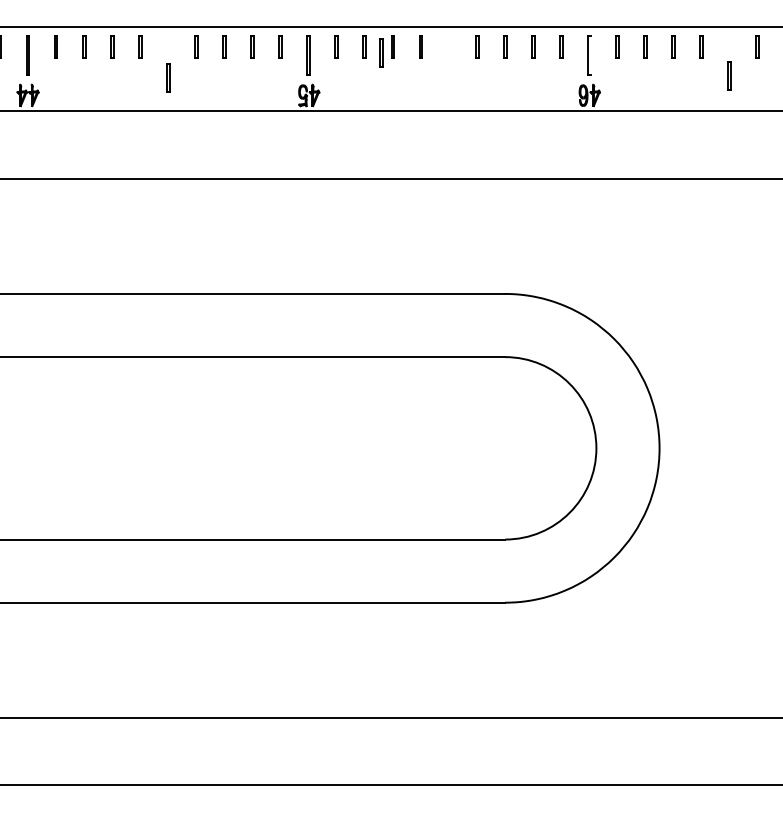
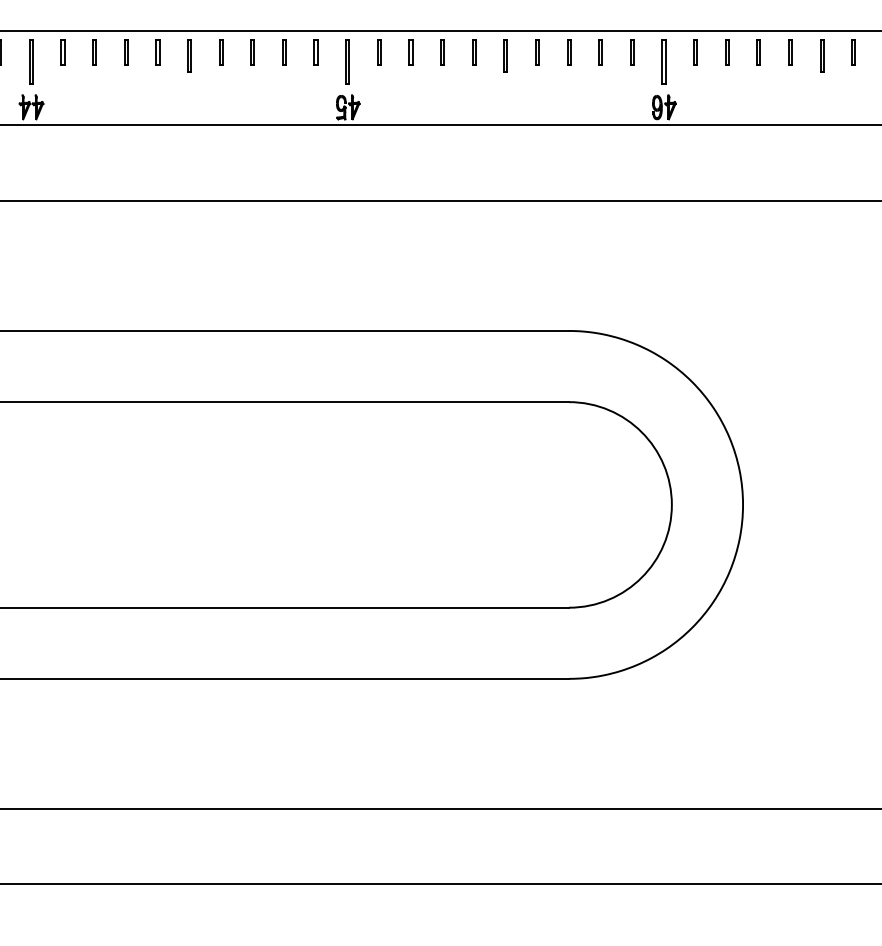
line: (380, 53) -> (504, 55), moved
line: (590, 55) -> (665, 62), added
line: (729, 76) -> (821, 55), moved
line: (167, 77) -> (188, 55), moved

